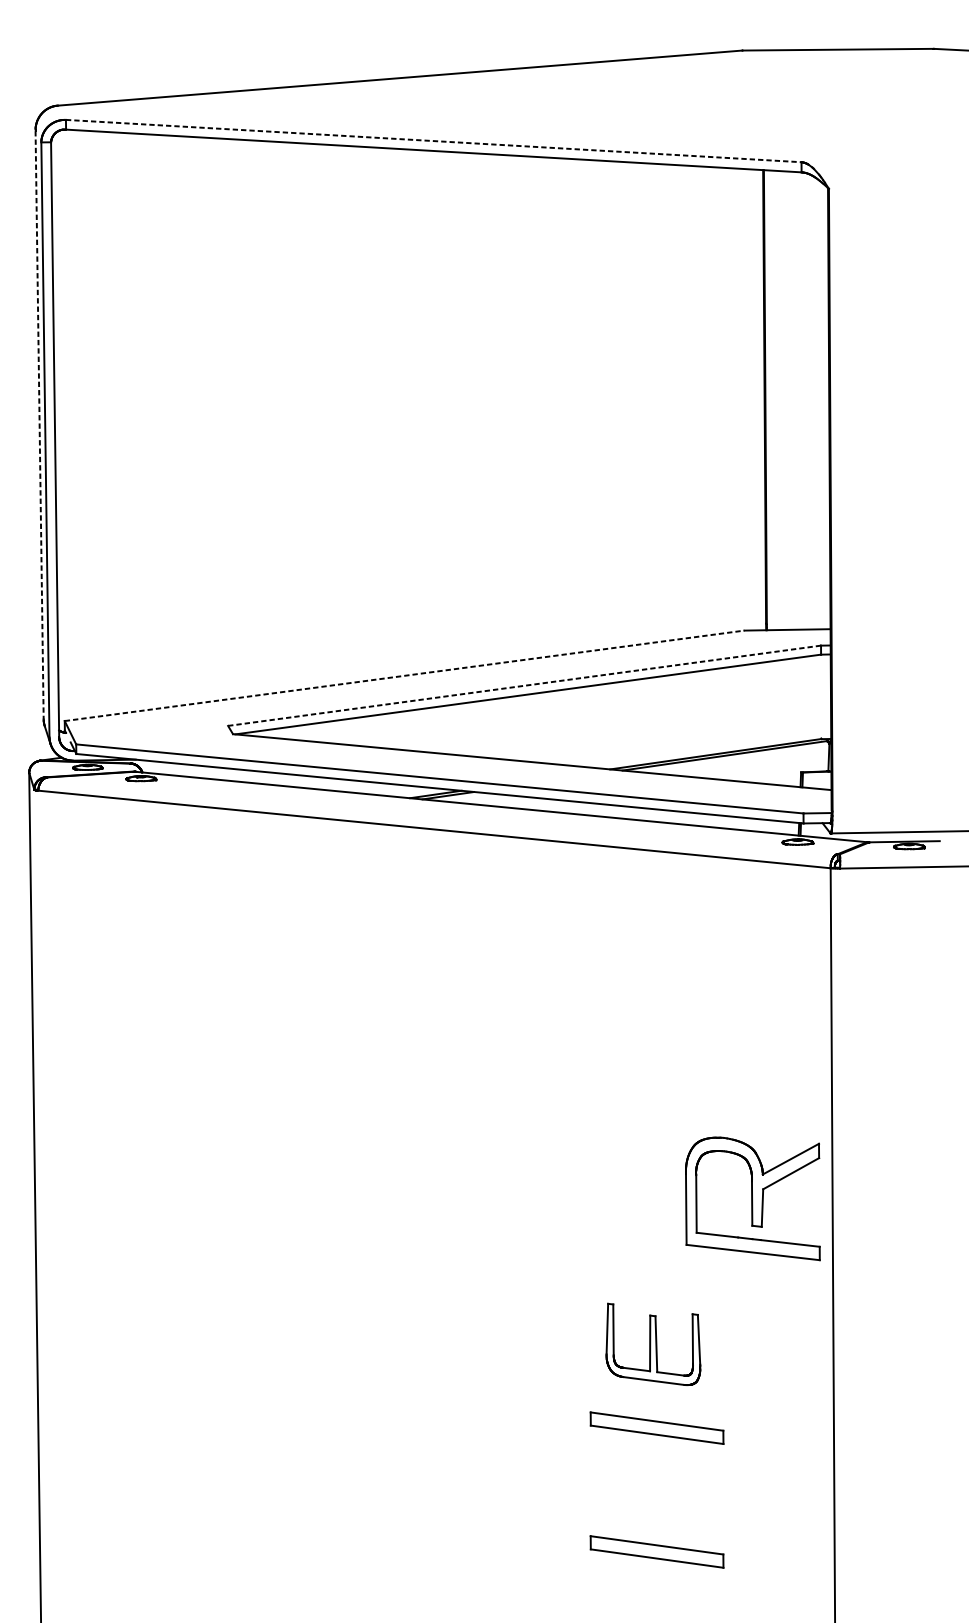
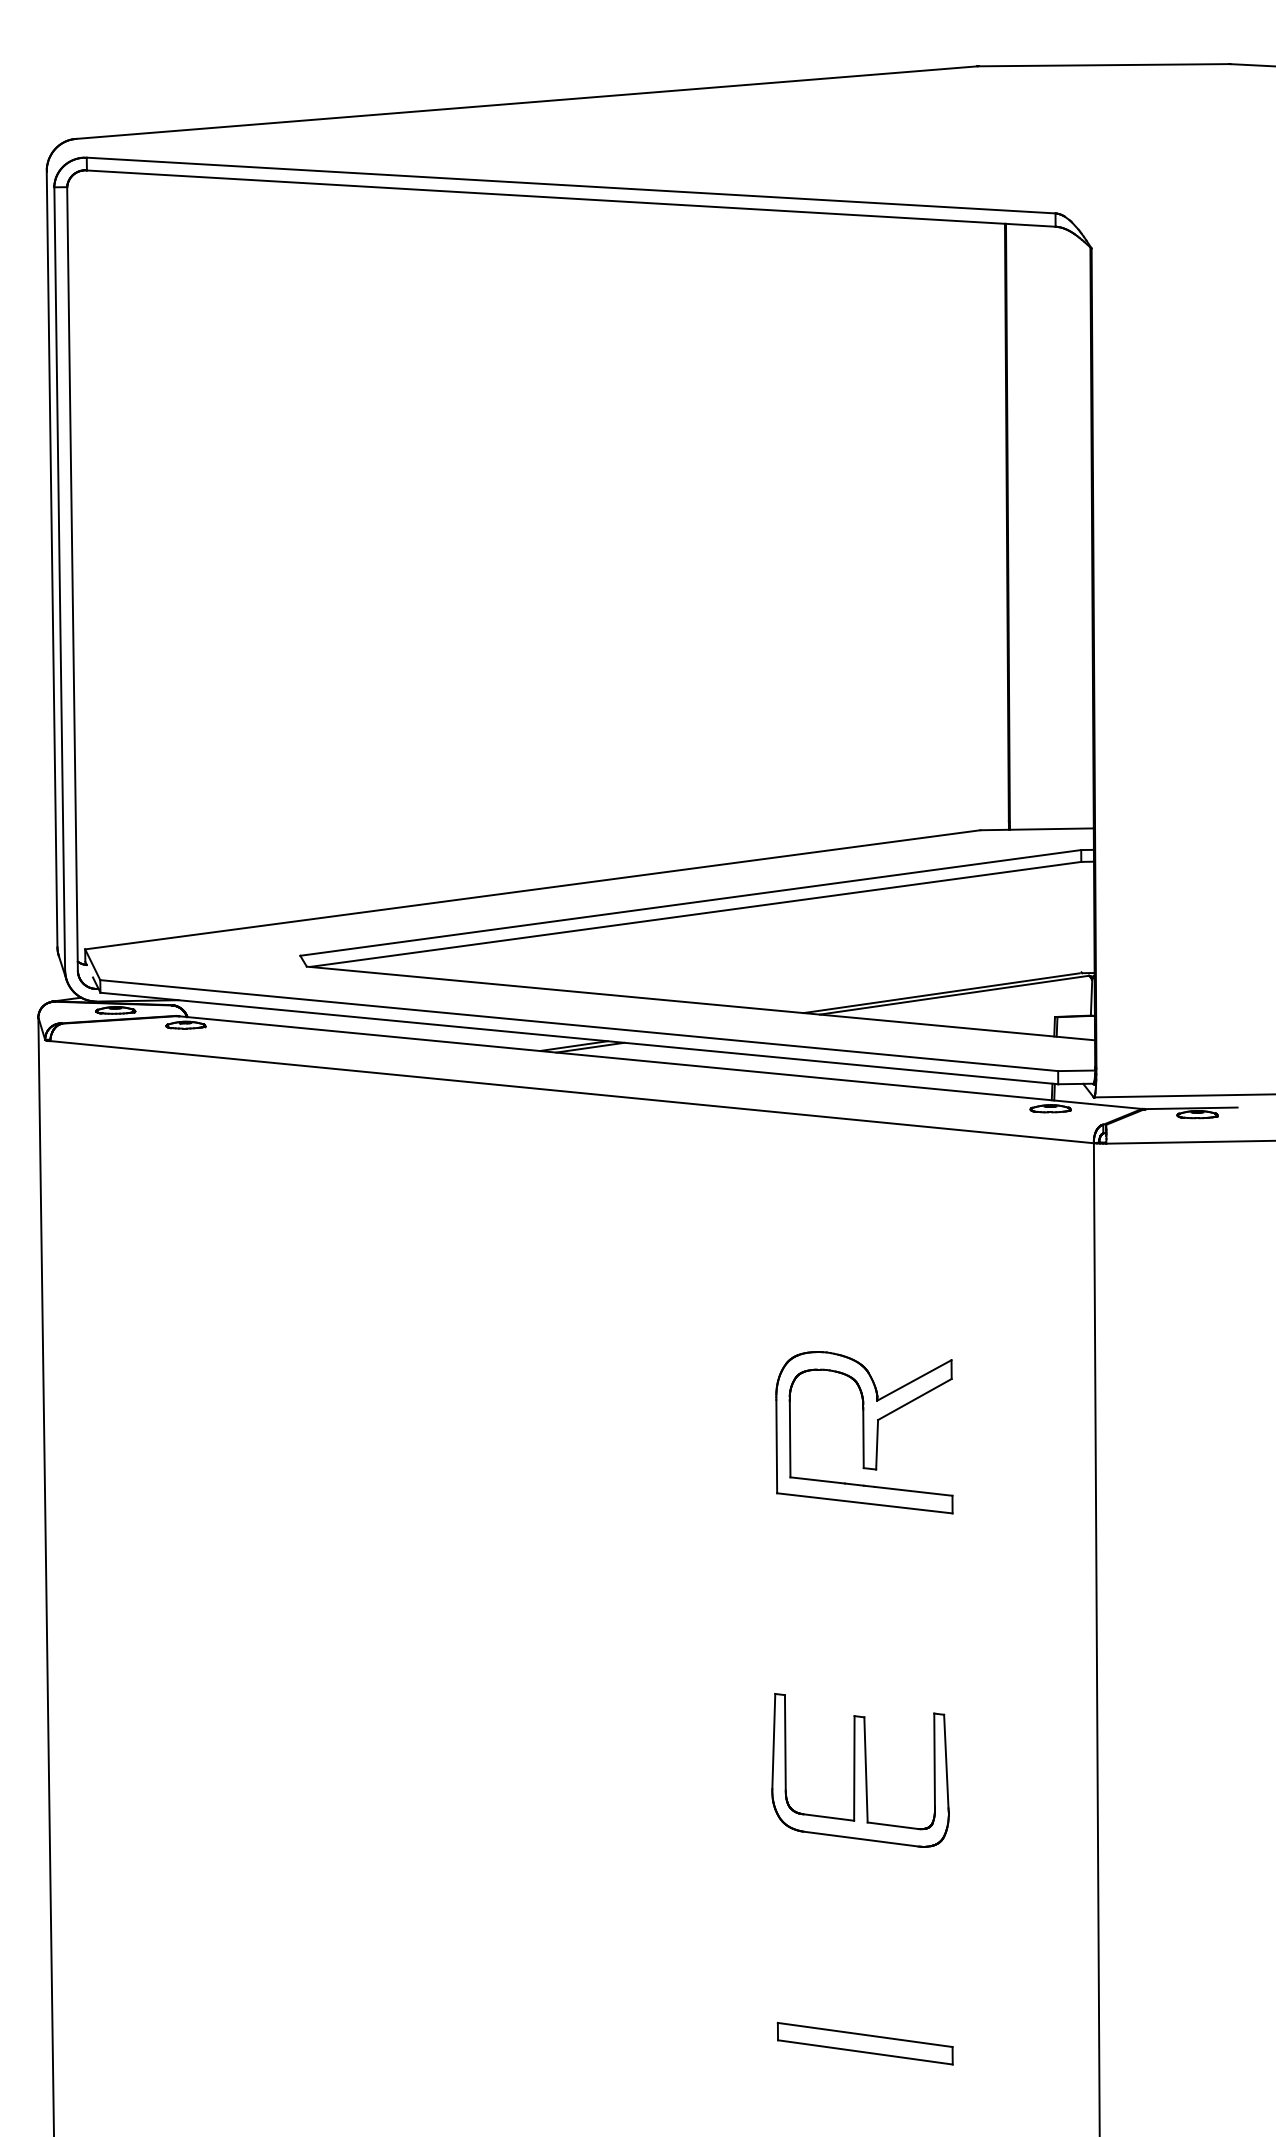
line: (434, 141) -> (571, 185), dashed -> solid
line: (39, 425) -> (52, 560), dashed -> solid
line: (404, 675) -> (532, 889), dashed -> solid
line: (524, 685) -> (690, 902), dashed -> solid
part: (752, 1198) -> (864, 1432), moved
part: (653, 1344) -> (860, 1770), size x1.43
part: (656, 1428) -> (864, 1880), removed

